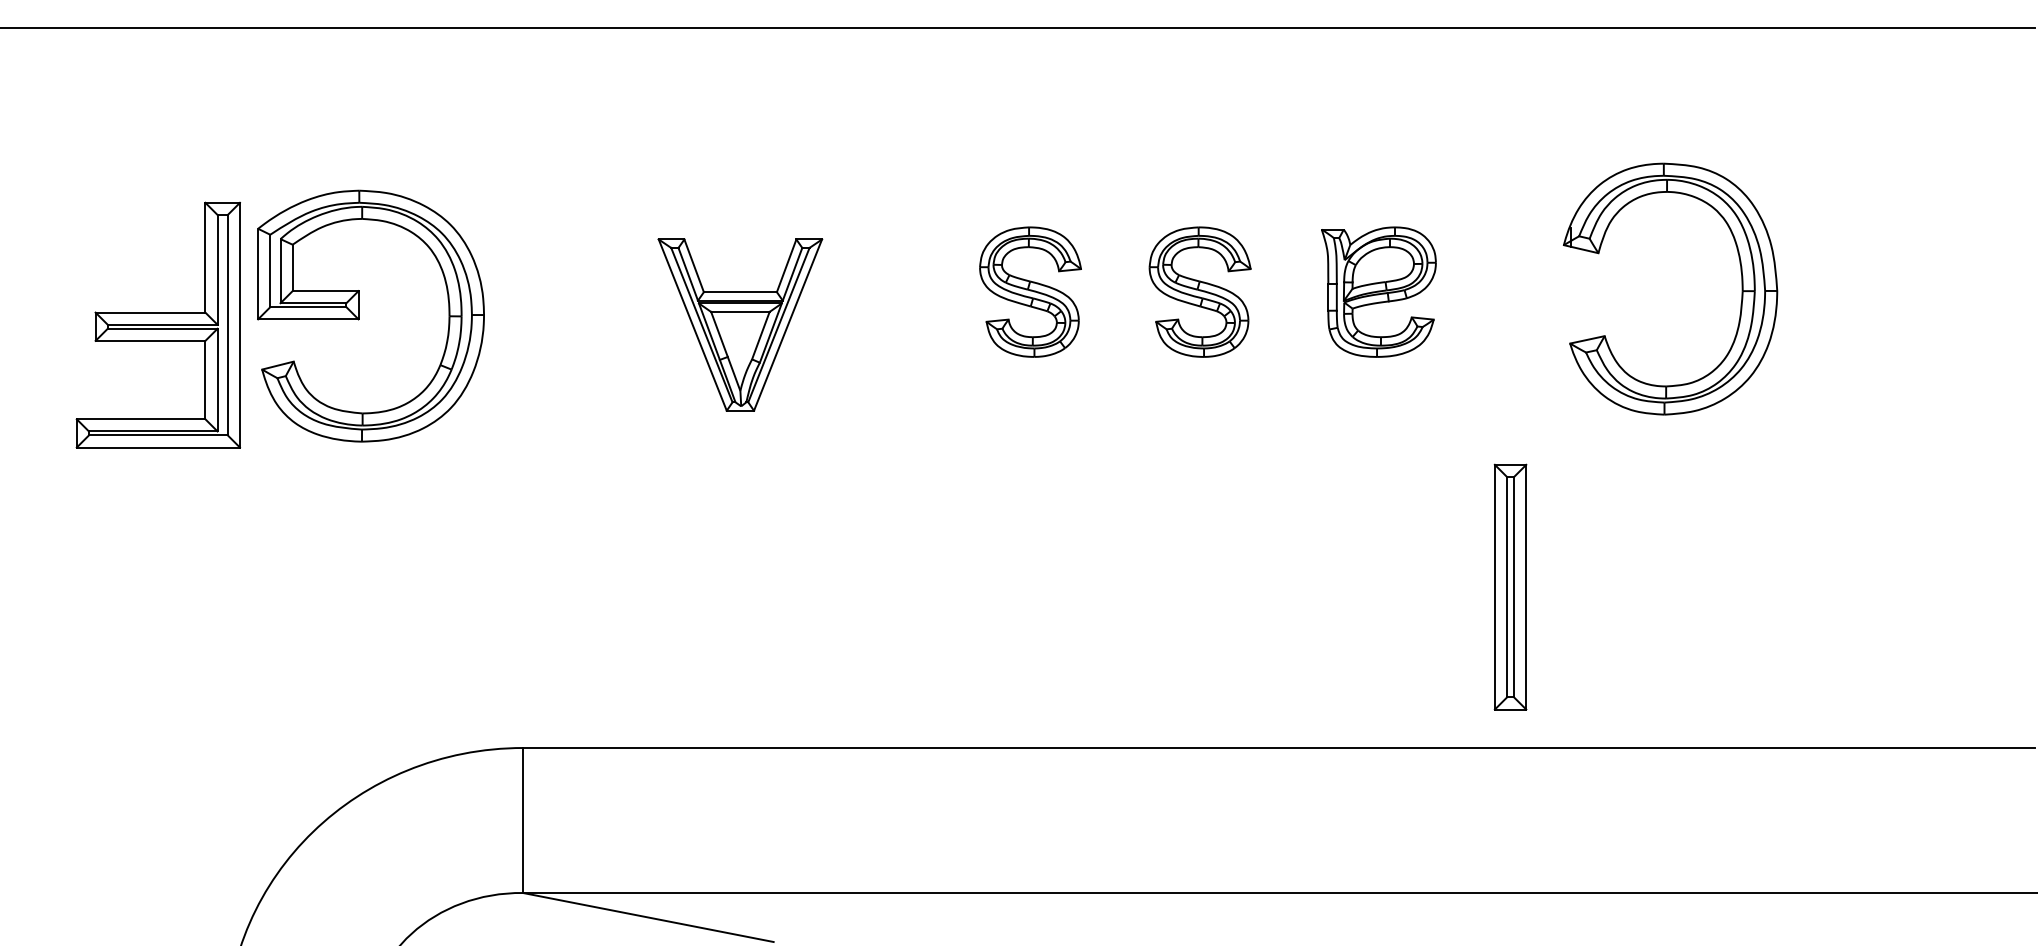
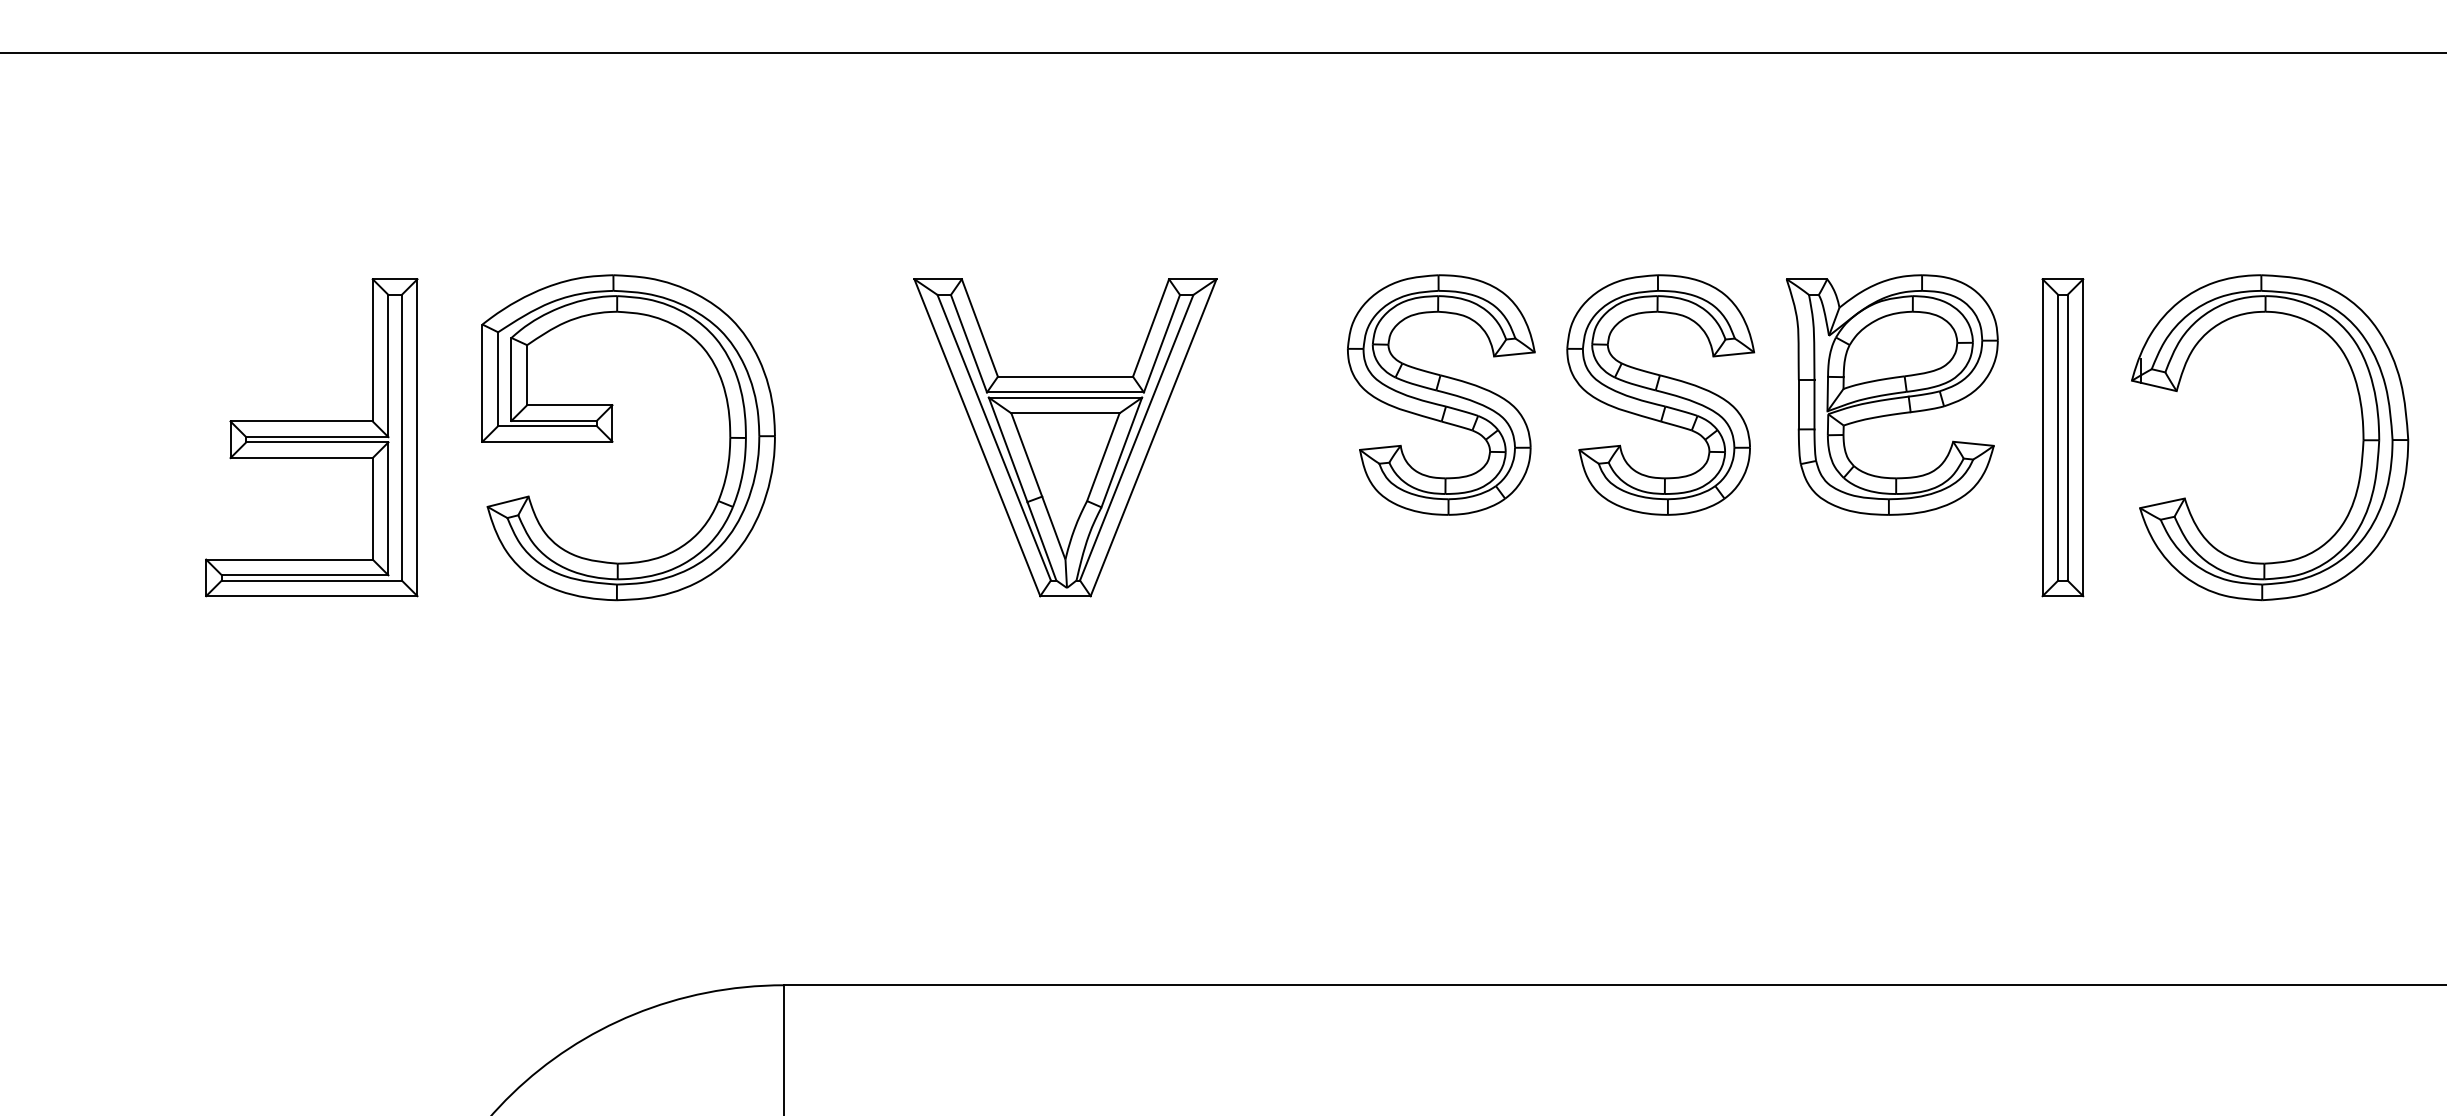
part: (1741, 288) -> (2361, 436), moved
part: (1030, 291) -> (1441, 394), size x1.43
part: (1200, 291) -> (1661, 394), size x1.43
part: (1378, 291) -> (1891, 394), size x1.43
part: (359, 315) -> (613, 436), moved
part: (740, 324) -> (1065, 436), size x1.43
part: (1510, 586) -> (2062, 436), moved

